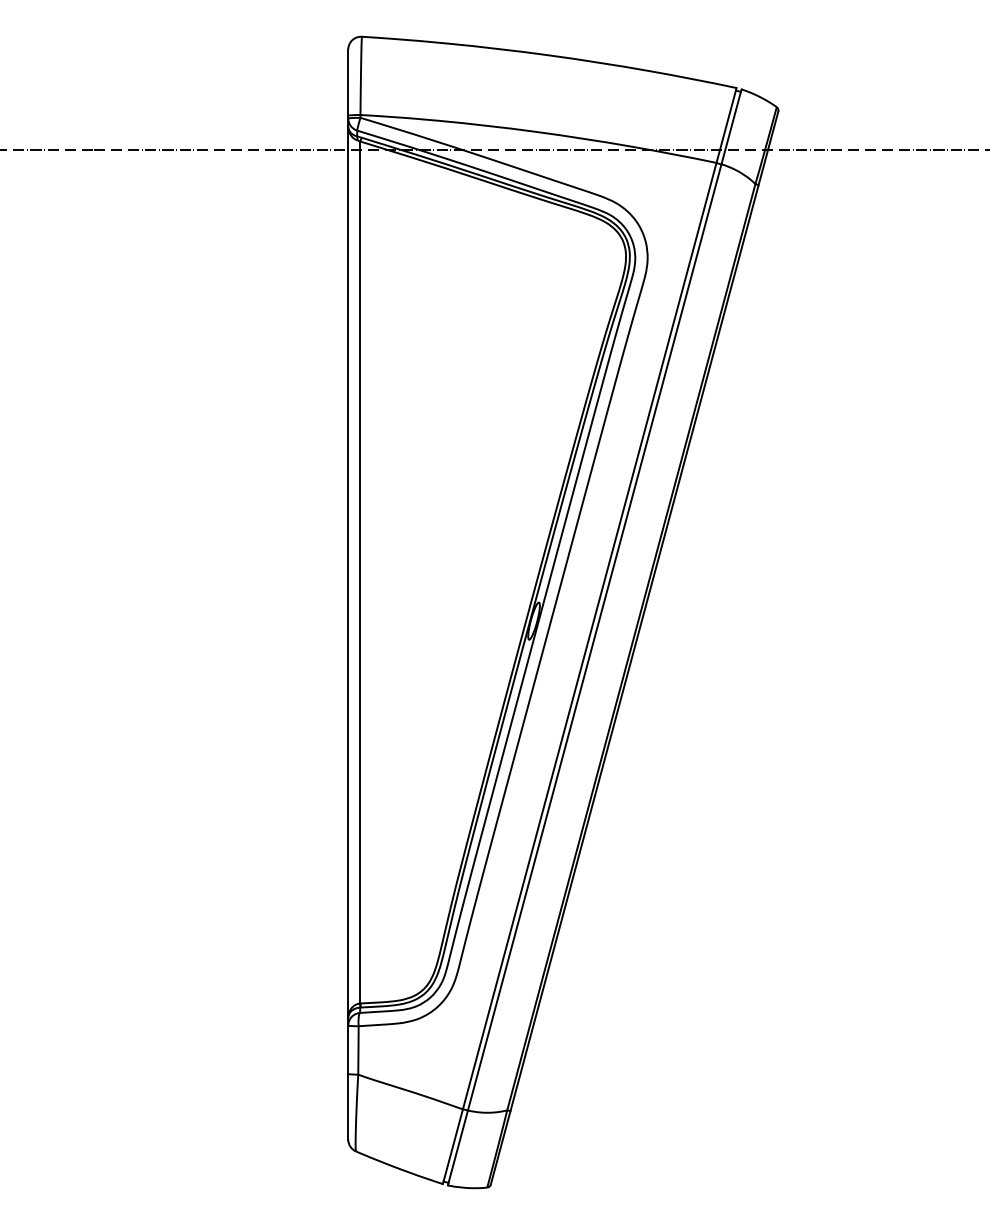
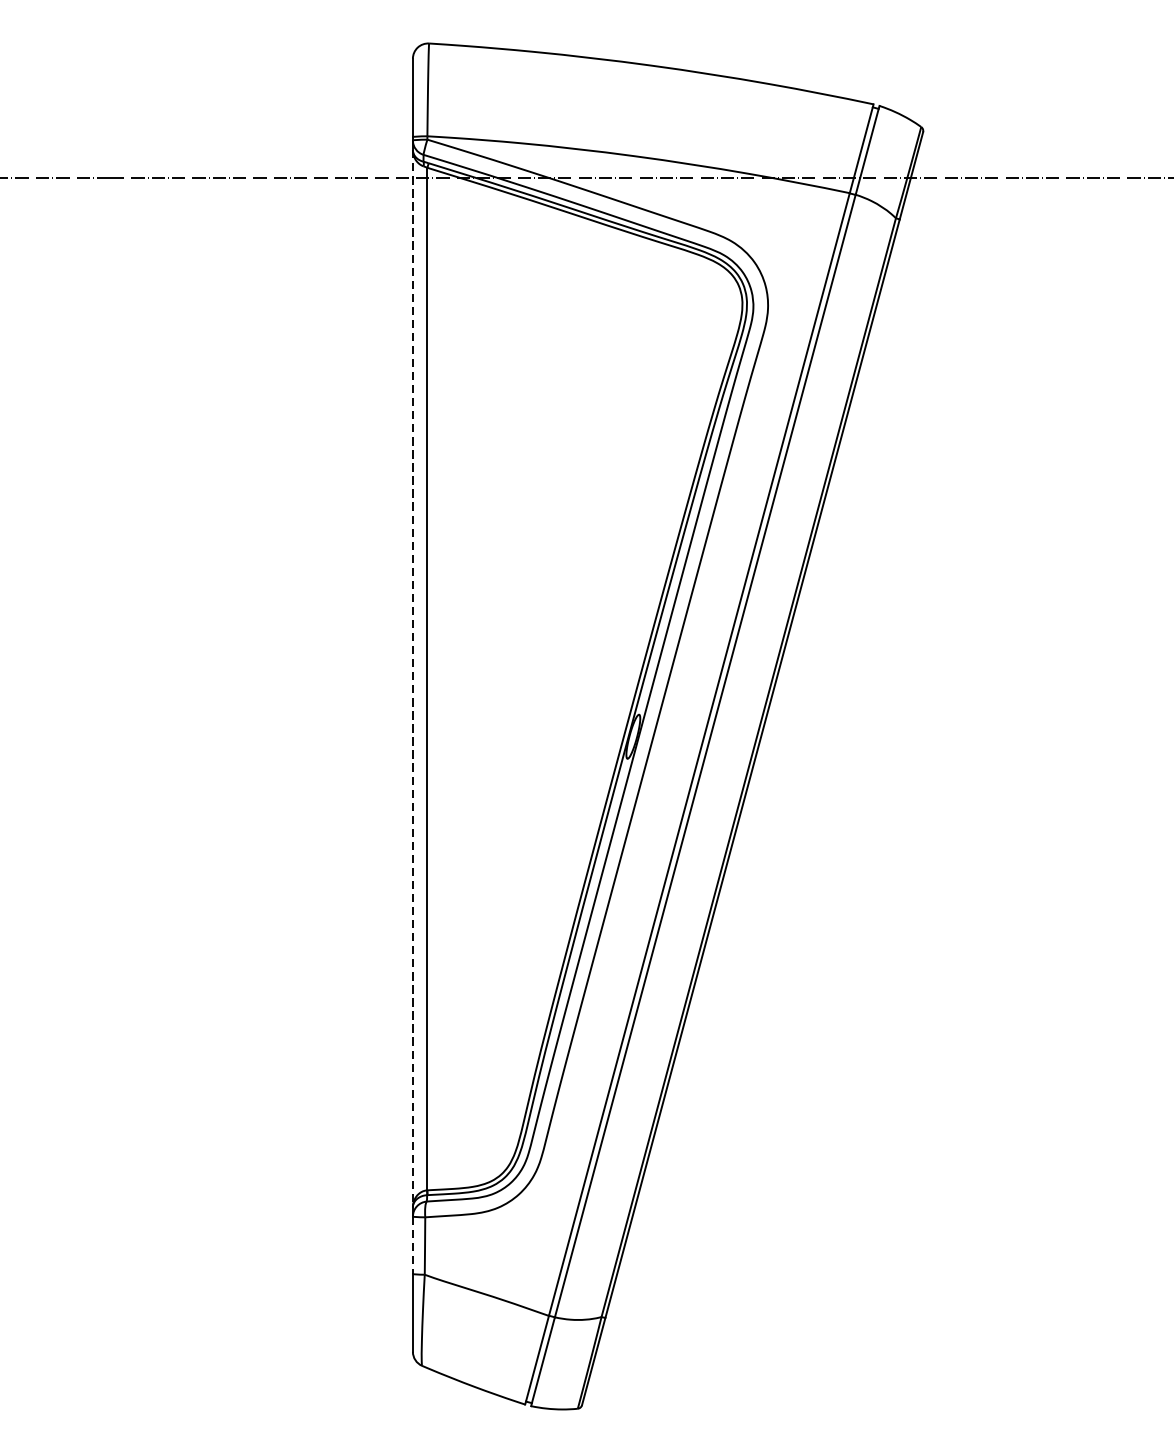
line: (348, 572) -> (413, 679), solid -> dashed
line: (348, 1050) -> (413, 1246), solid -> dashed

